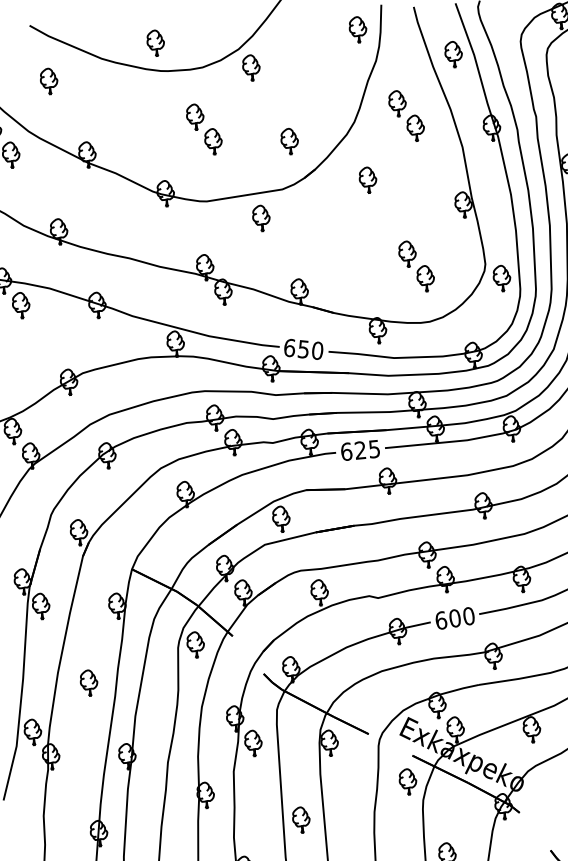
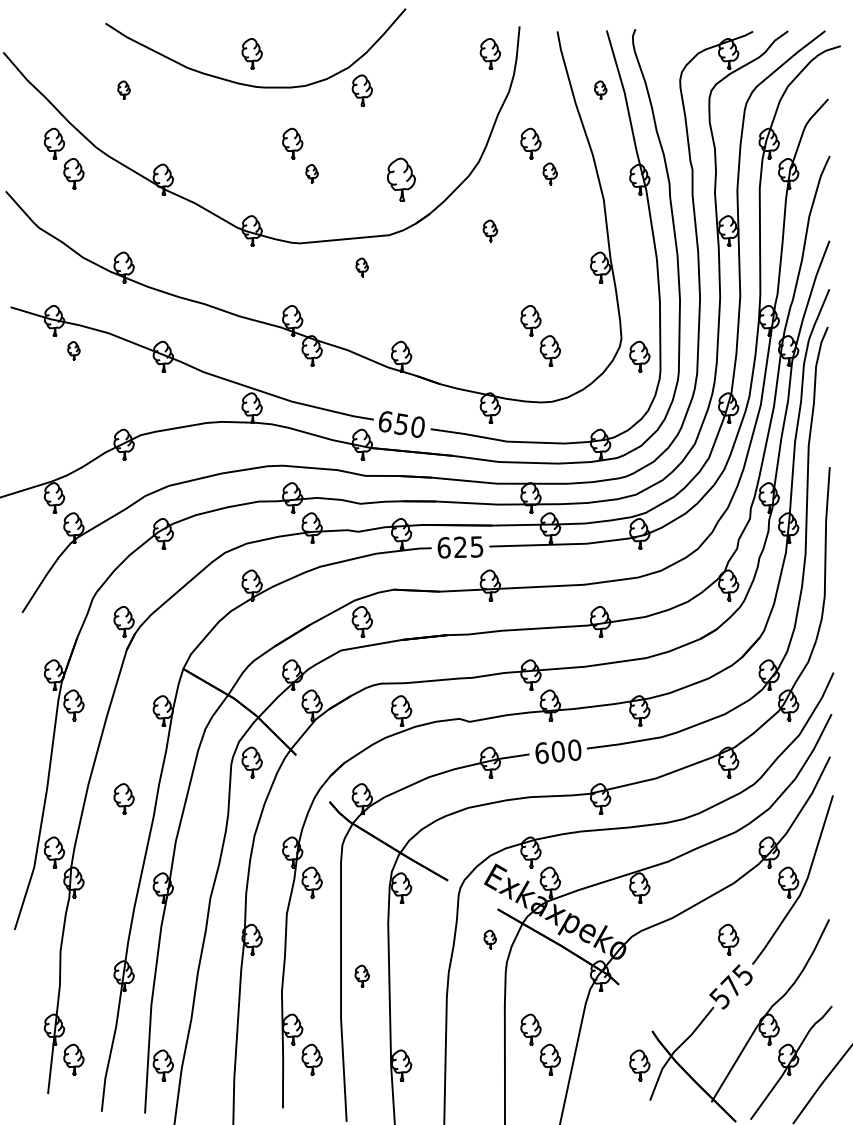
part: (453, 54) -> (600, 90), size x0.6
part: (48, 81) -> (123, 90), size x0.6
part: (414, 128) -> (549, 173), size x0.7
part: (212, 141) -> (311, 173), size x0.6
part: (289, 141) -> (401, 179), size x1.4
part: (368, 179) -> (490, 230), size x0.7
part: (260, 218) -> (361, 267), size x0.6
part: (20, 305) -> (73, 350), size x0.6
part: (407, 781) -> (489, 939), size x0.6
part: (300, 819) -> (361, 975), size x0.7

